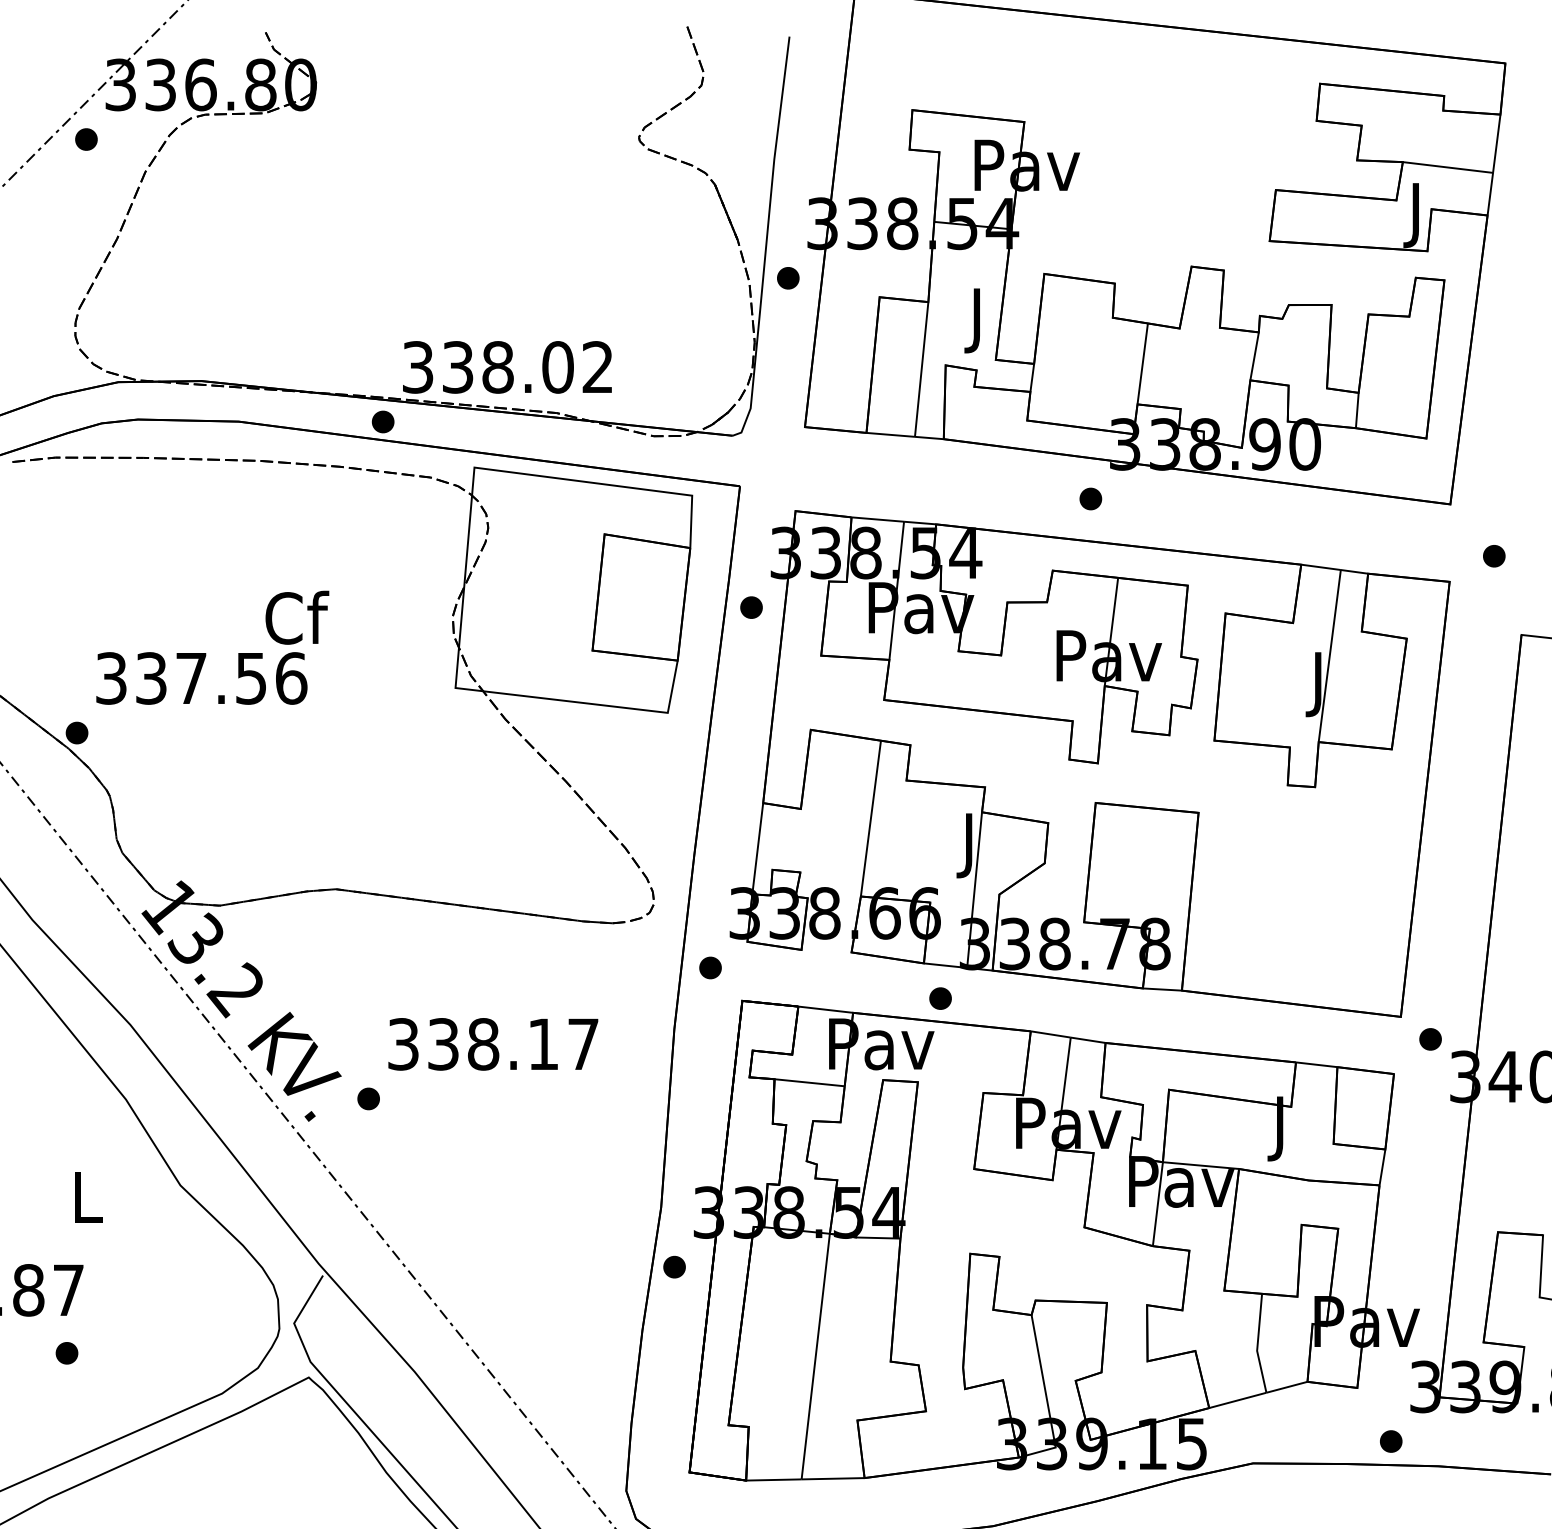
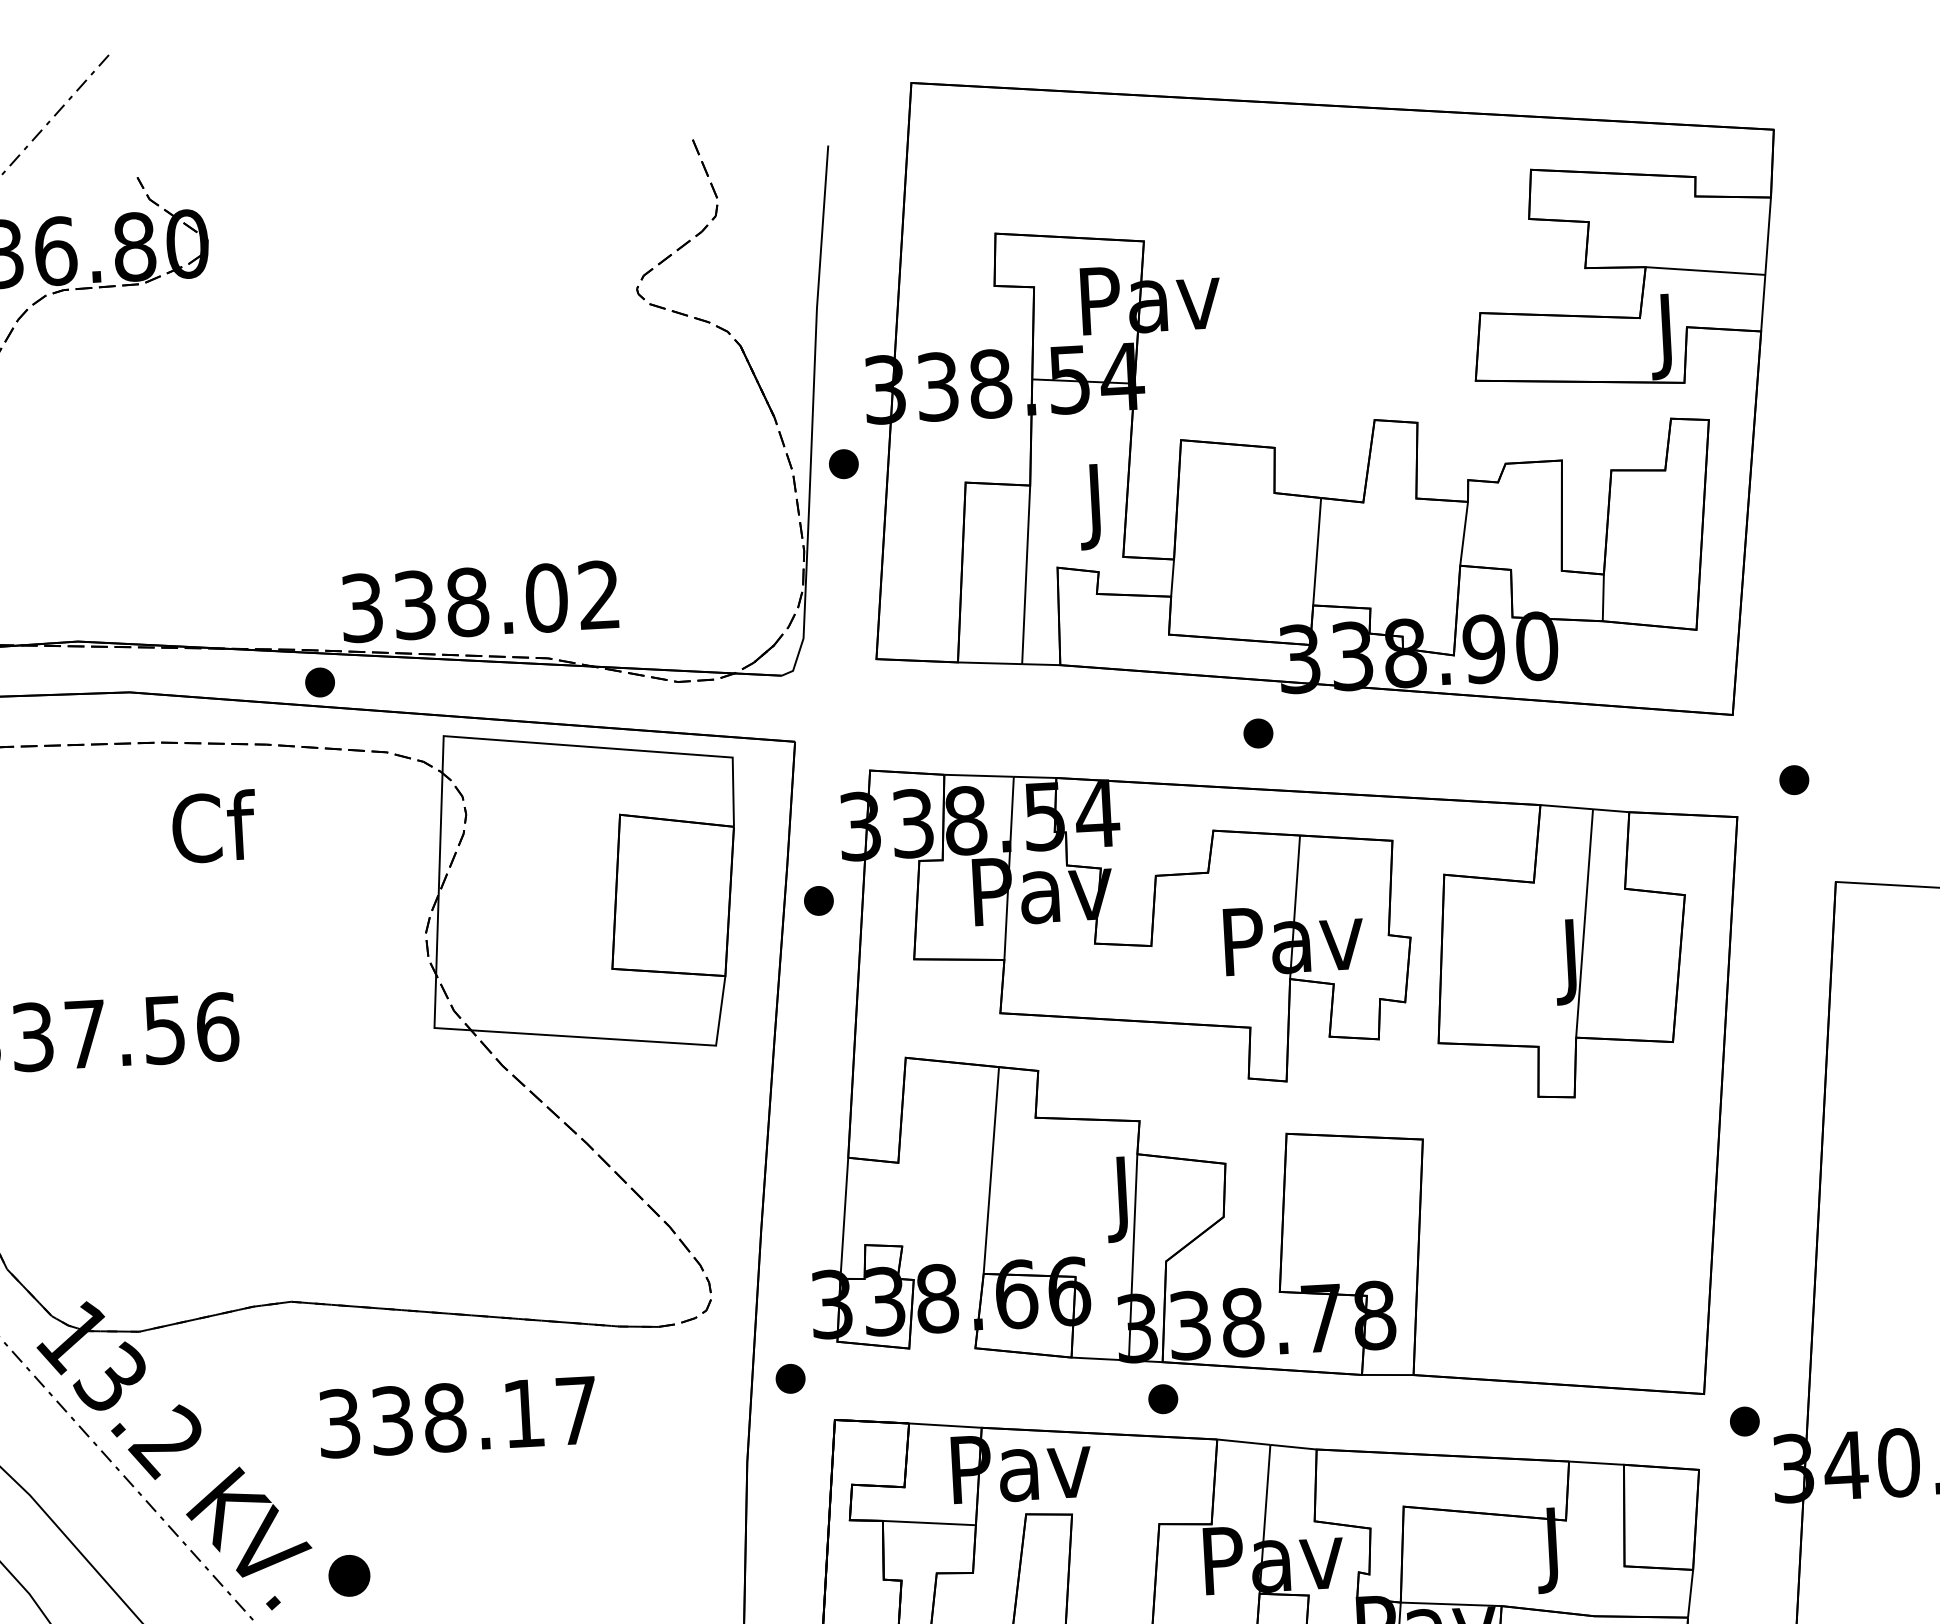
text: (297, 617) -> (214, 826), moved
part: (940, 998) -> (1163, 1399), moved
text: (493, 1044) -> (458, 1417), moved
part: (368, 1098) -> (349, 1575), size x1.4

